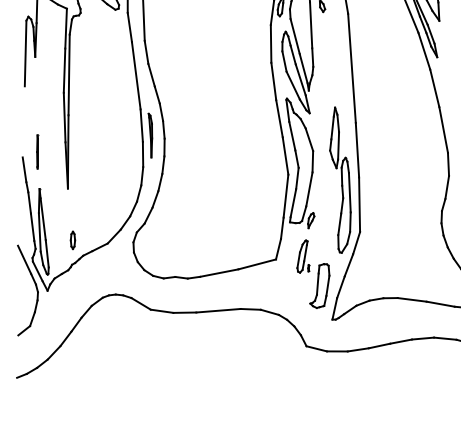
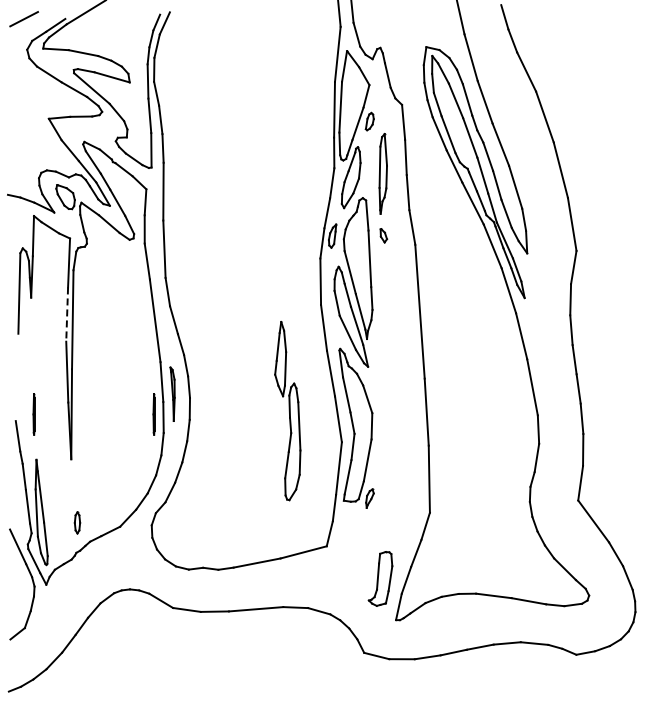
line: (64, 71) -> (67, 315), solid -> dashed
line: (134, 152) -> (153, 414), added
part: (340, 180) -> (287, 411), moved
part: (303, 256) -> (360, 542), removed

